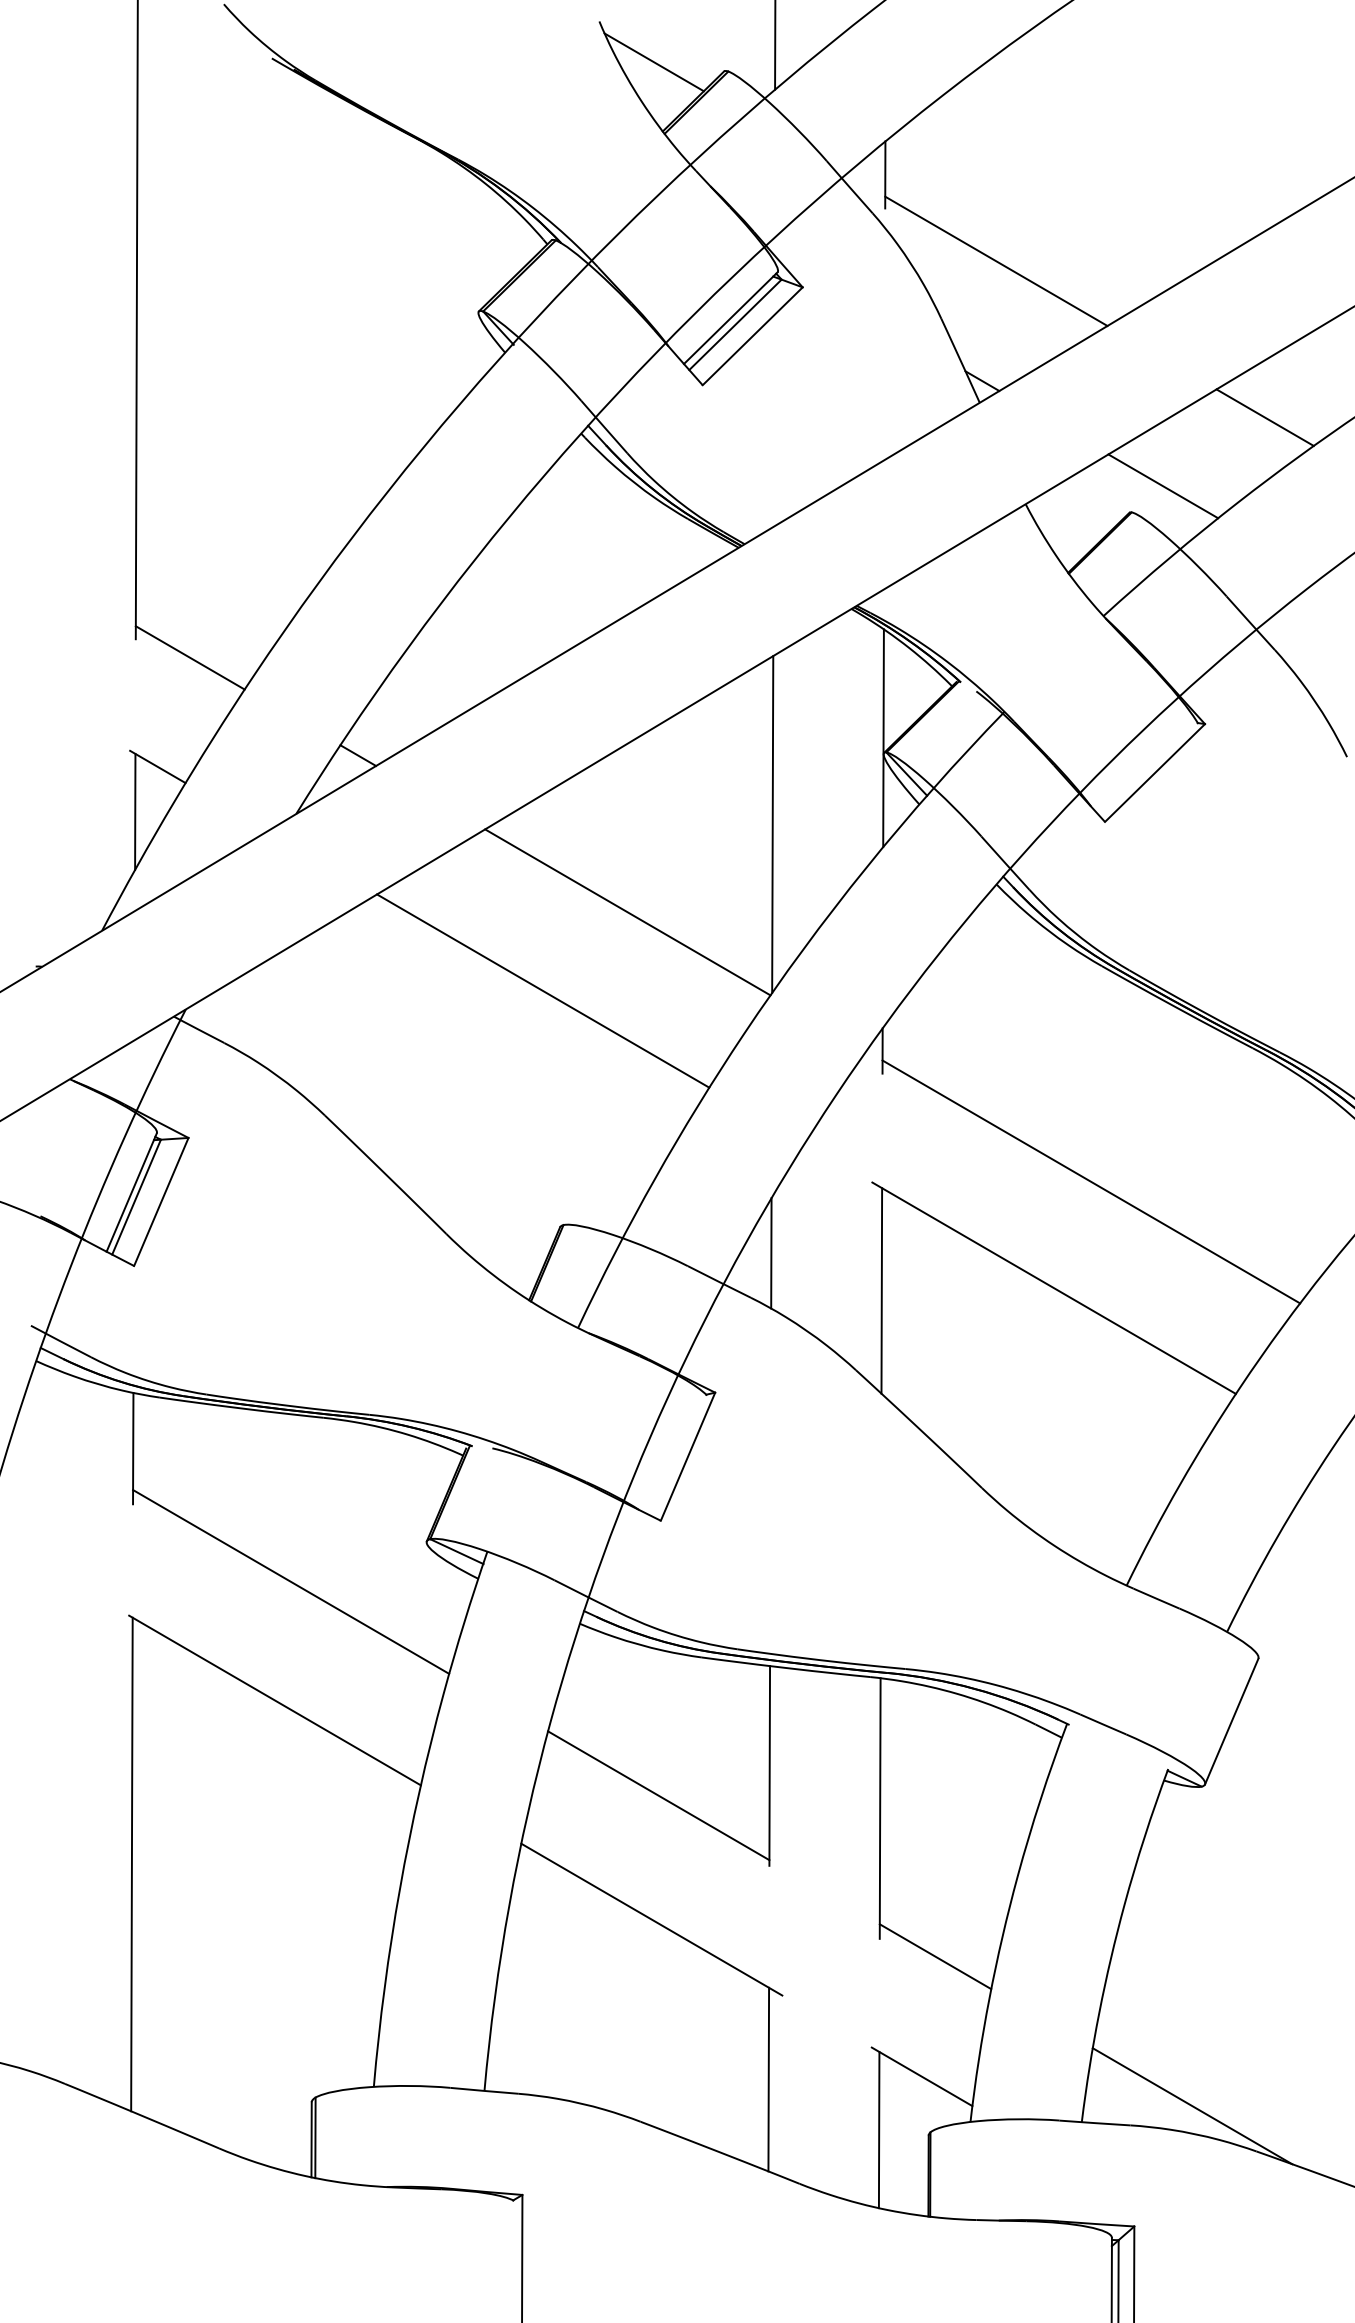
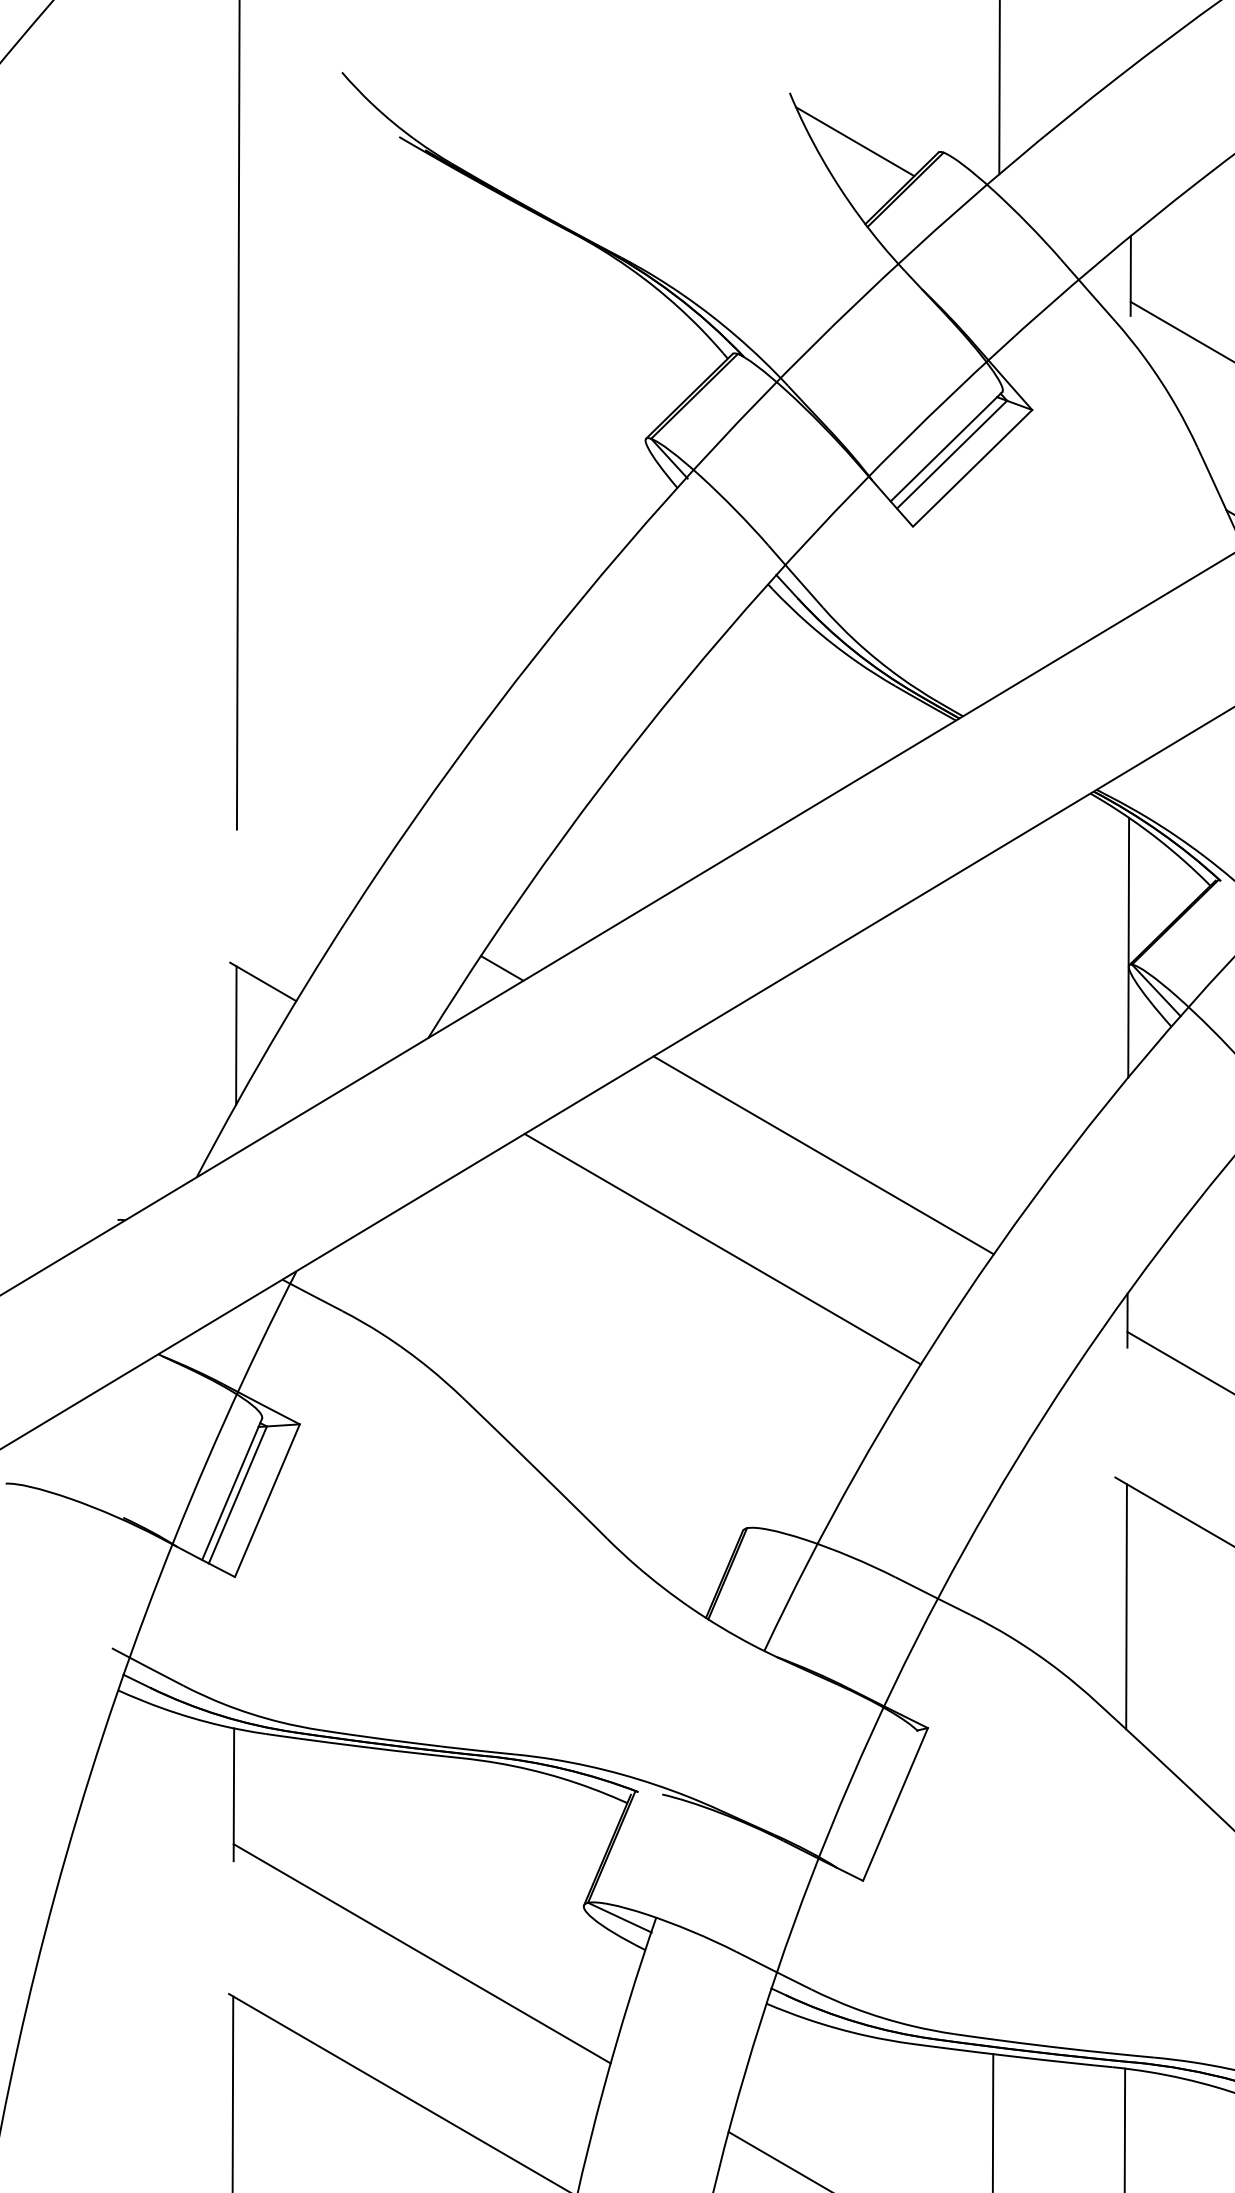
line: (189, 657) -> (300, 851), removed
line: (772, 824) -> (996, 1050), removed
line: (771, 1253) -> (995, 1562), removed

